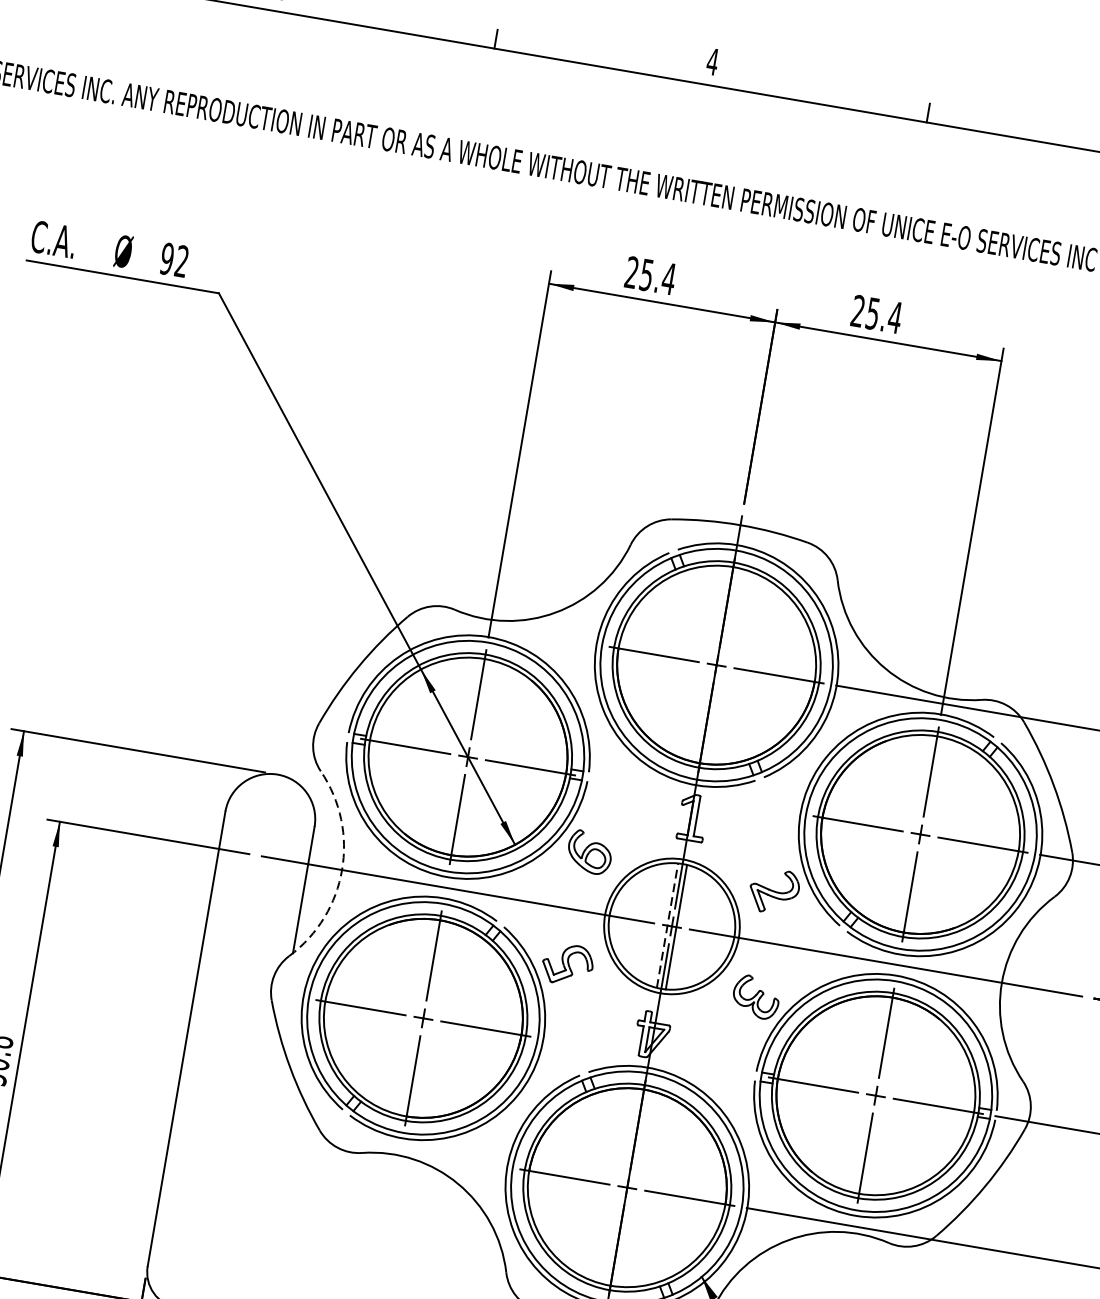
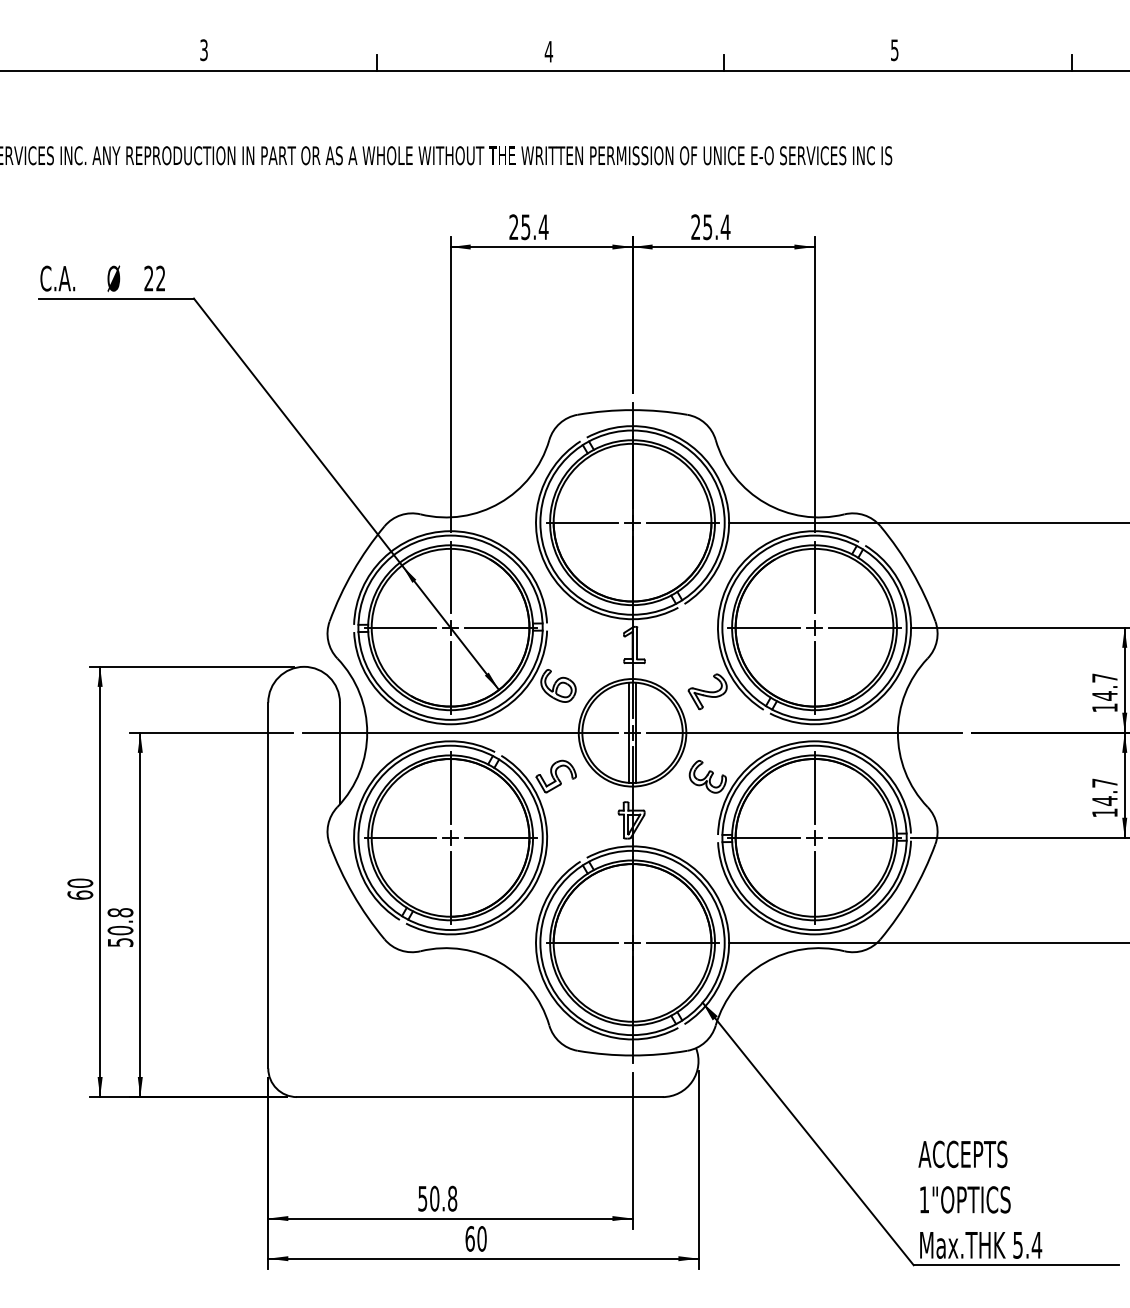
text: (166, 258) -> (148, 278), 92 -> 22
arc: (342, 869) -> (367, 732), dashed -> solid
line: (667, 925) -> (628, 732), dashed -> solid

